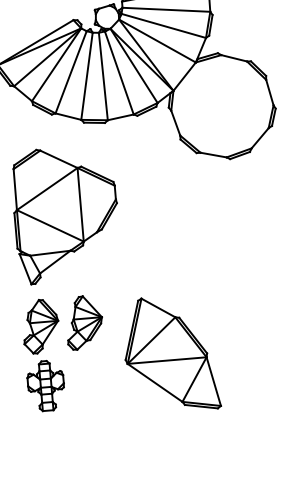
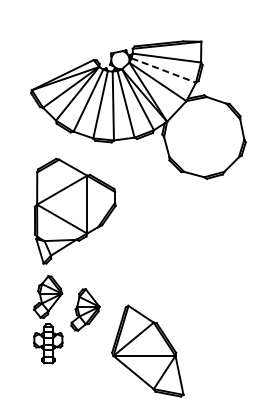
line: (164, 25) -> (164, 70), solid -> dashed
part: (84, 322) -> (85, 309), moved
part: (170, 353) -> (147, 350), moved

